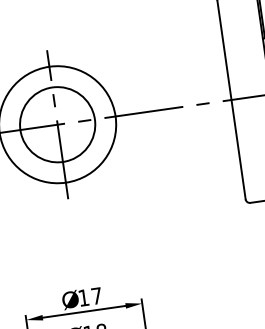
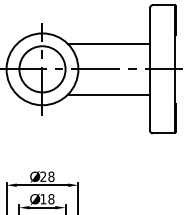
line: (158, 67) -> (108, 43), added
line: (169, 150) -> (108, 94), added
text: (90, 296) -> (47, 176), 17 -> 28

